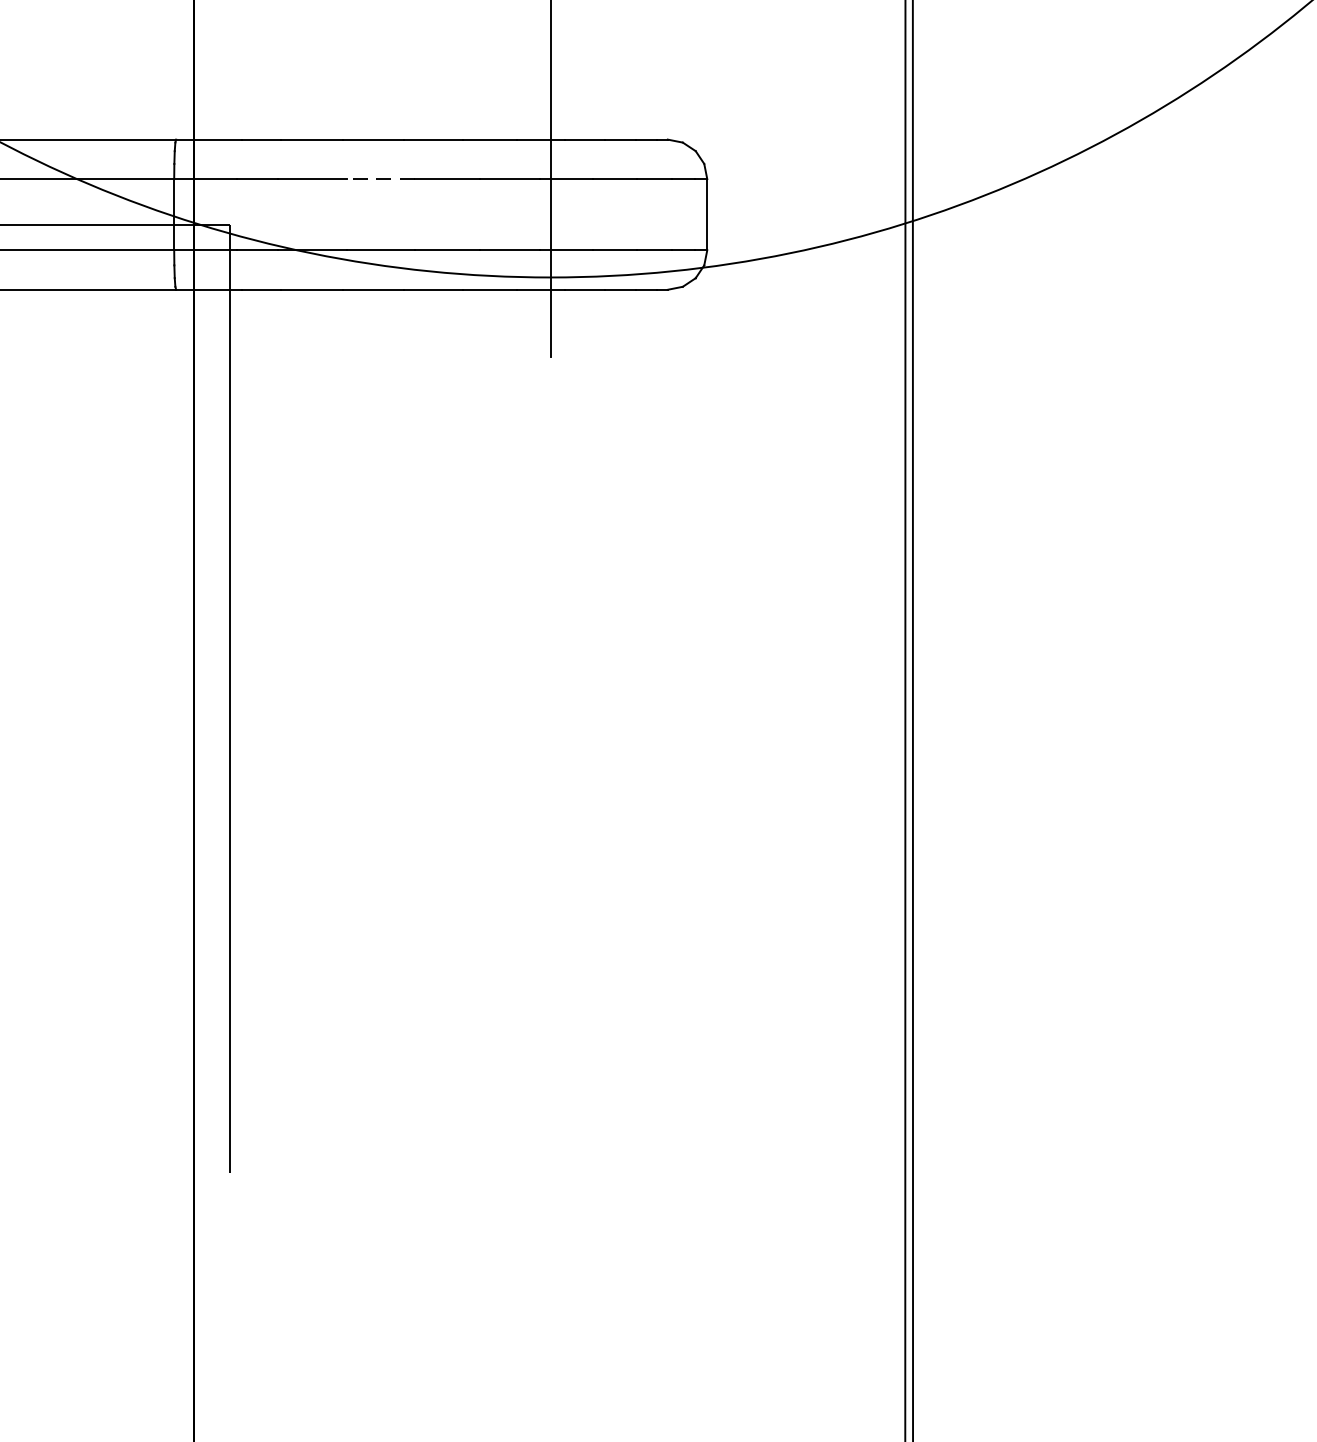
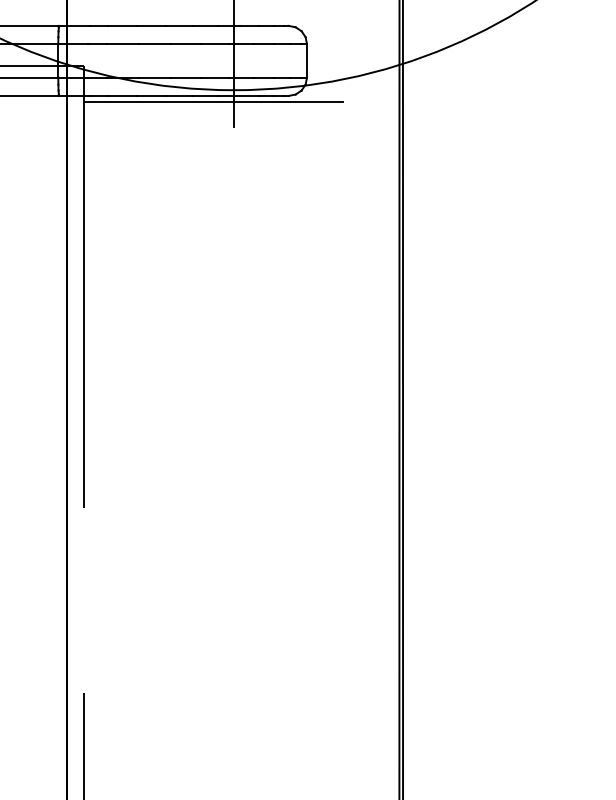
line: (380, 179) -> (154, 44), dashed -> solid
line: (506, 303) -> (213, 102), added

